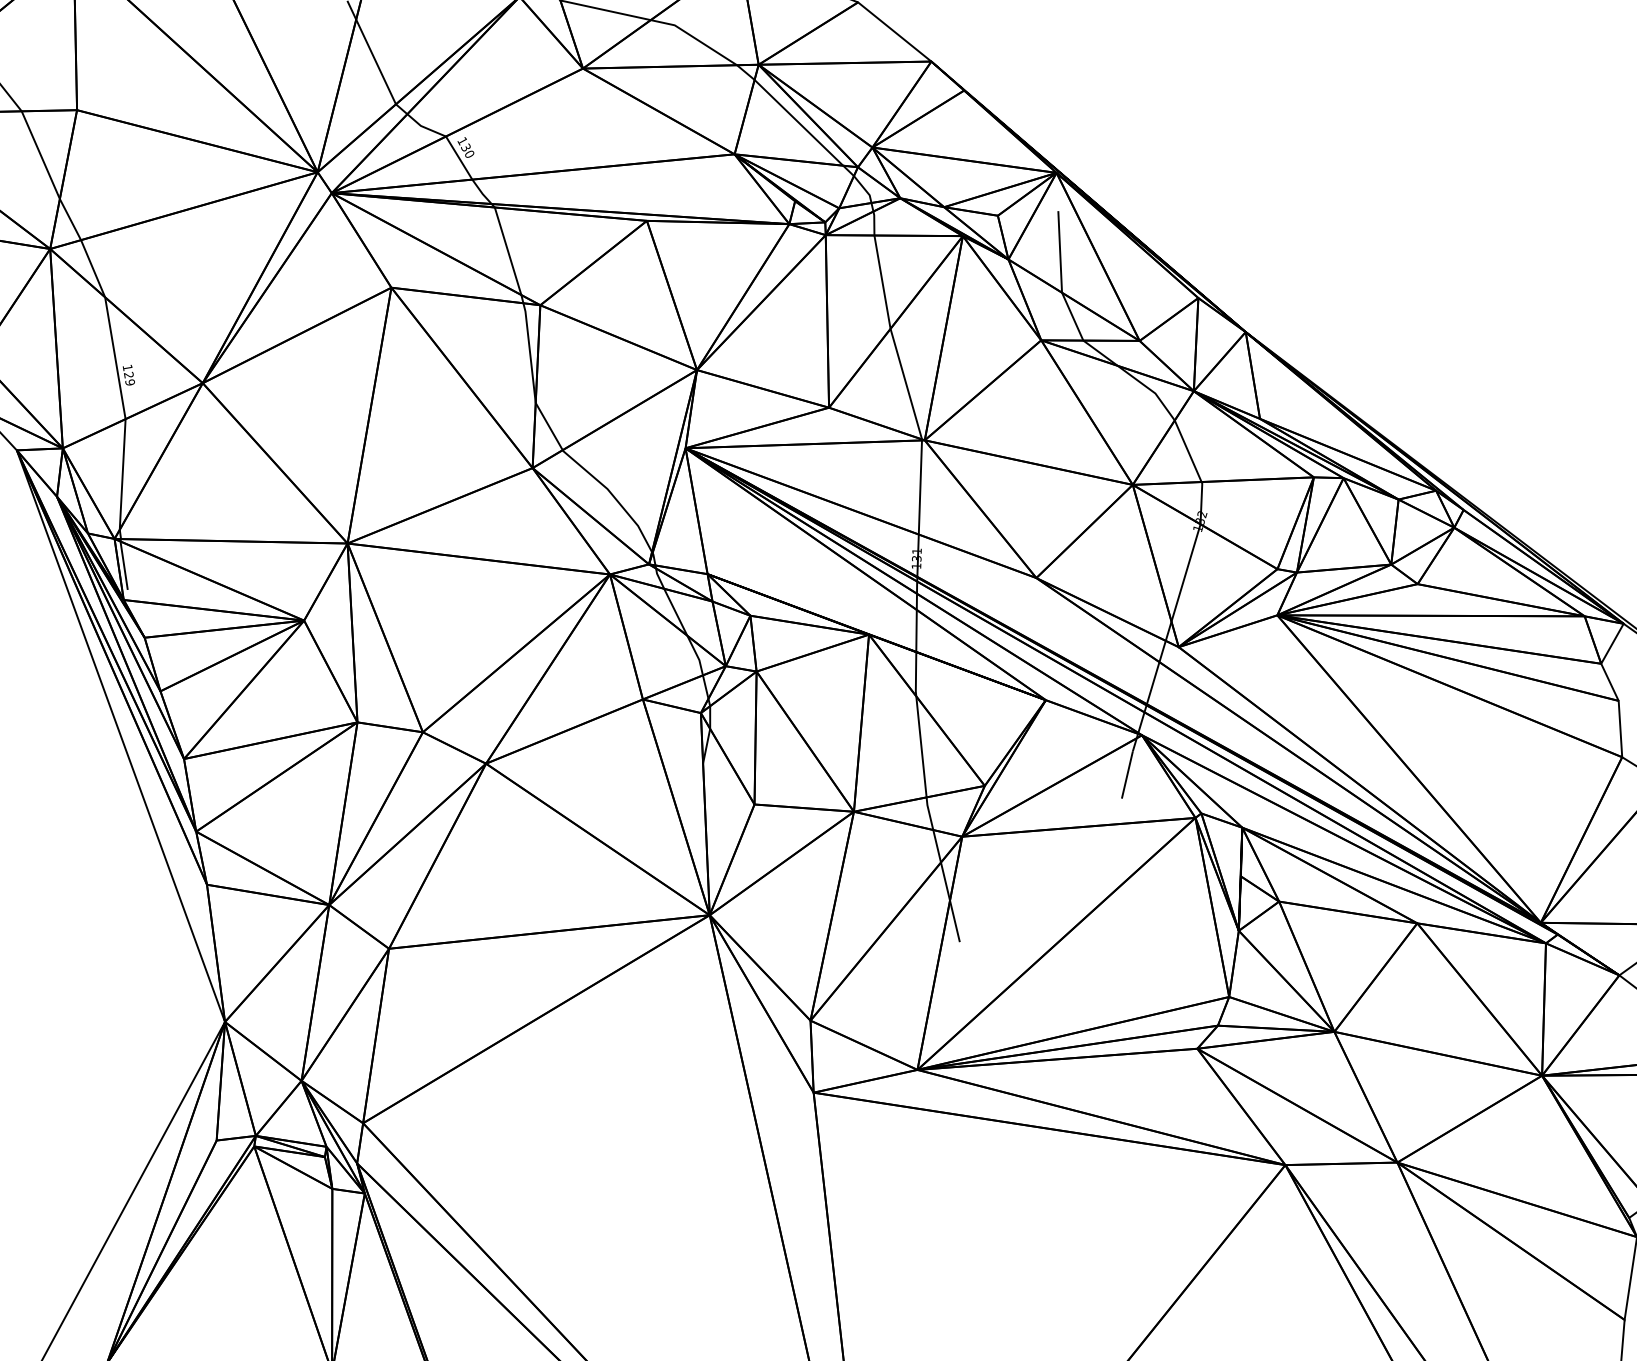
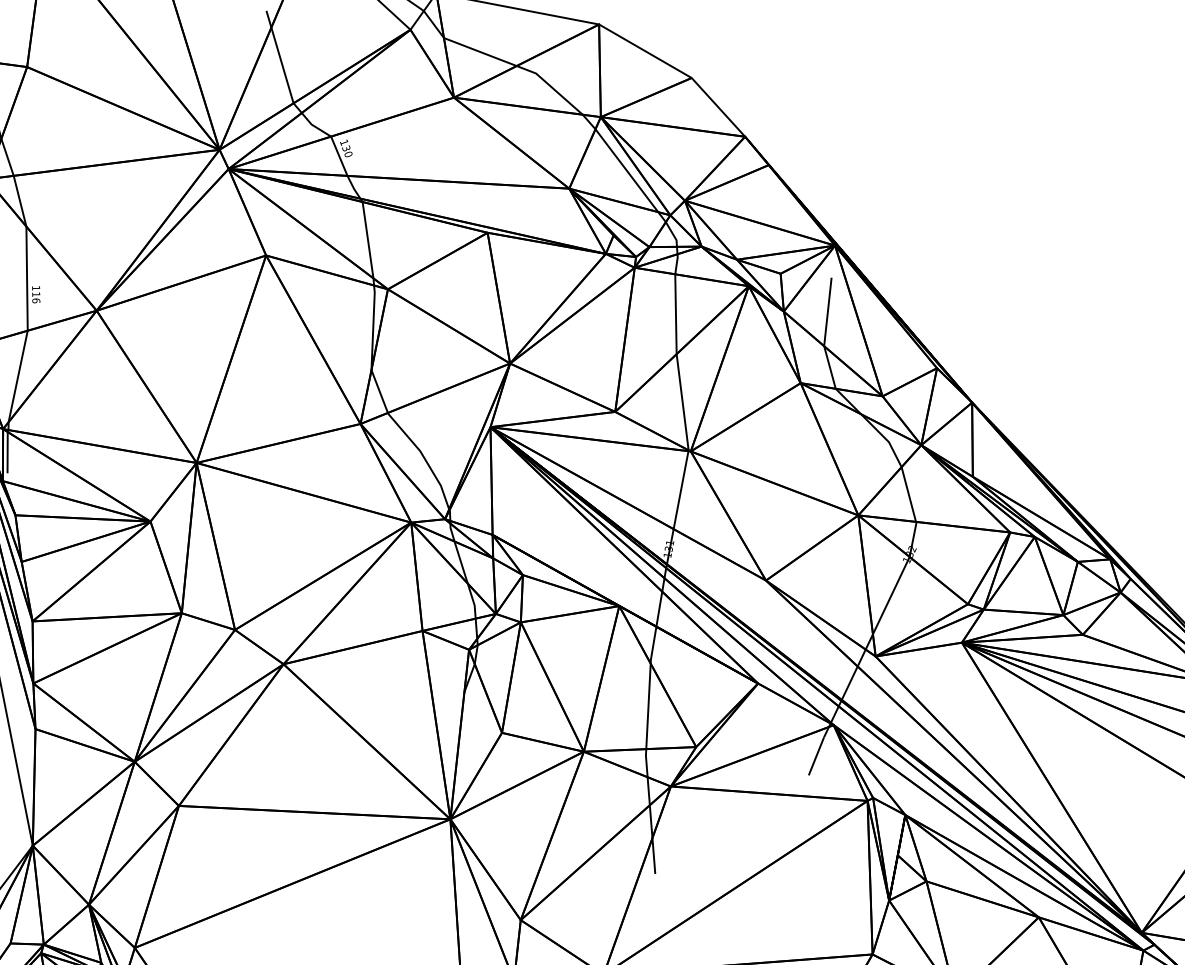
text: (129, 378) -> (36, 297), 129 -> 116

